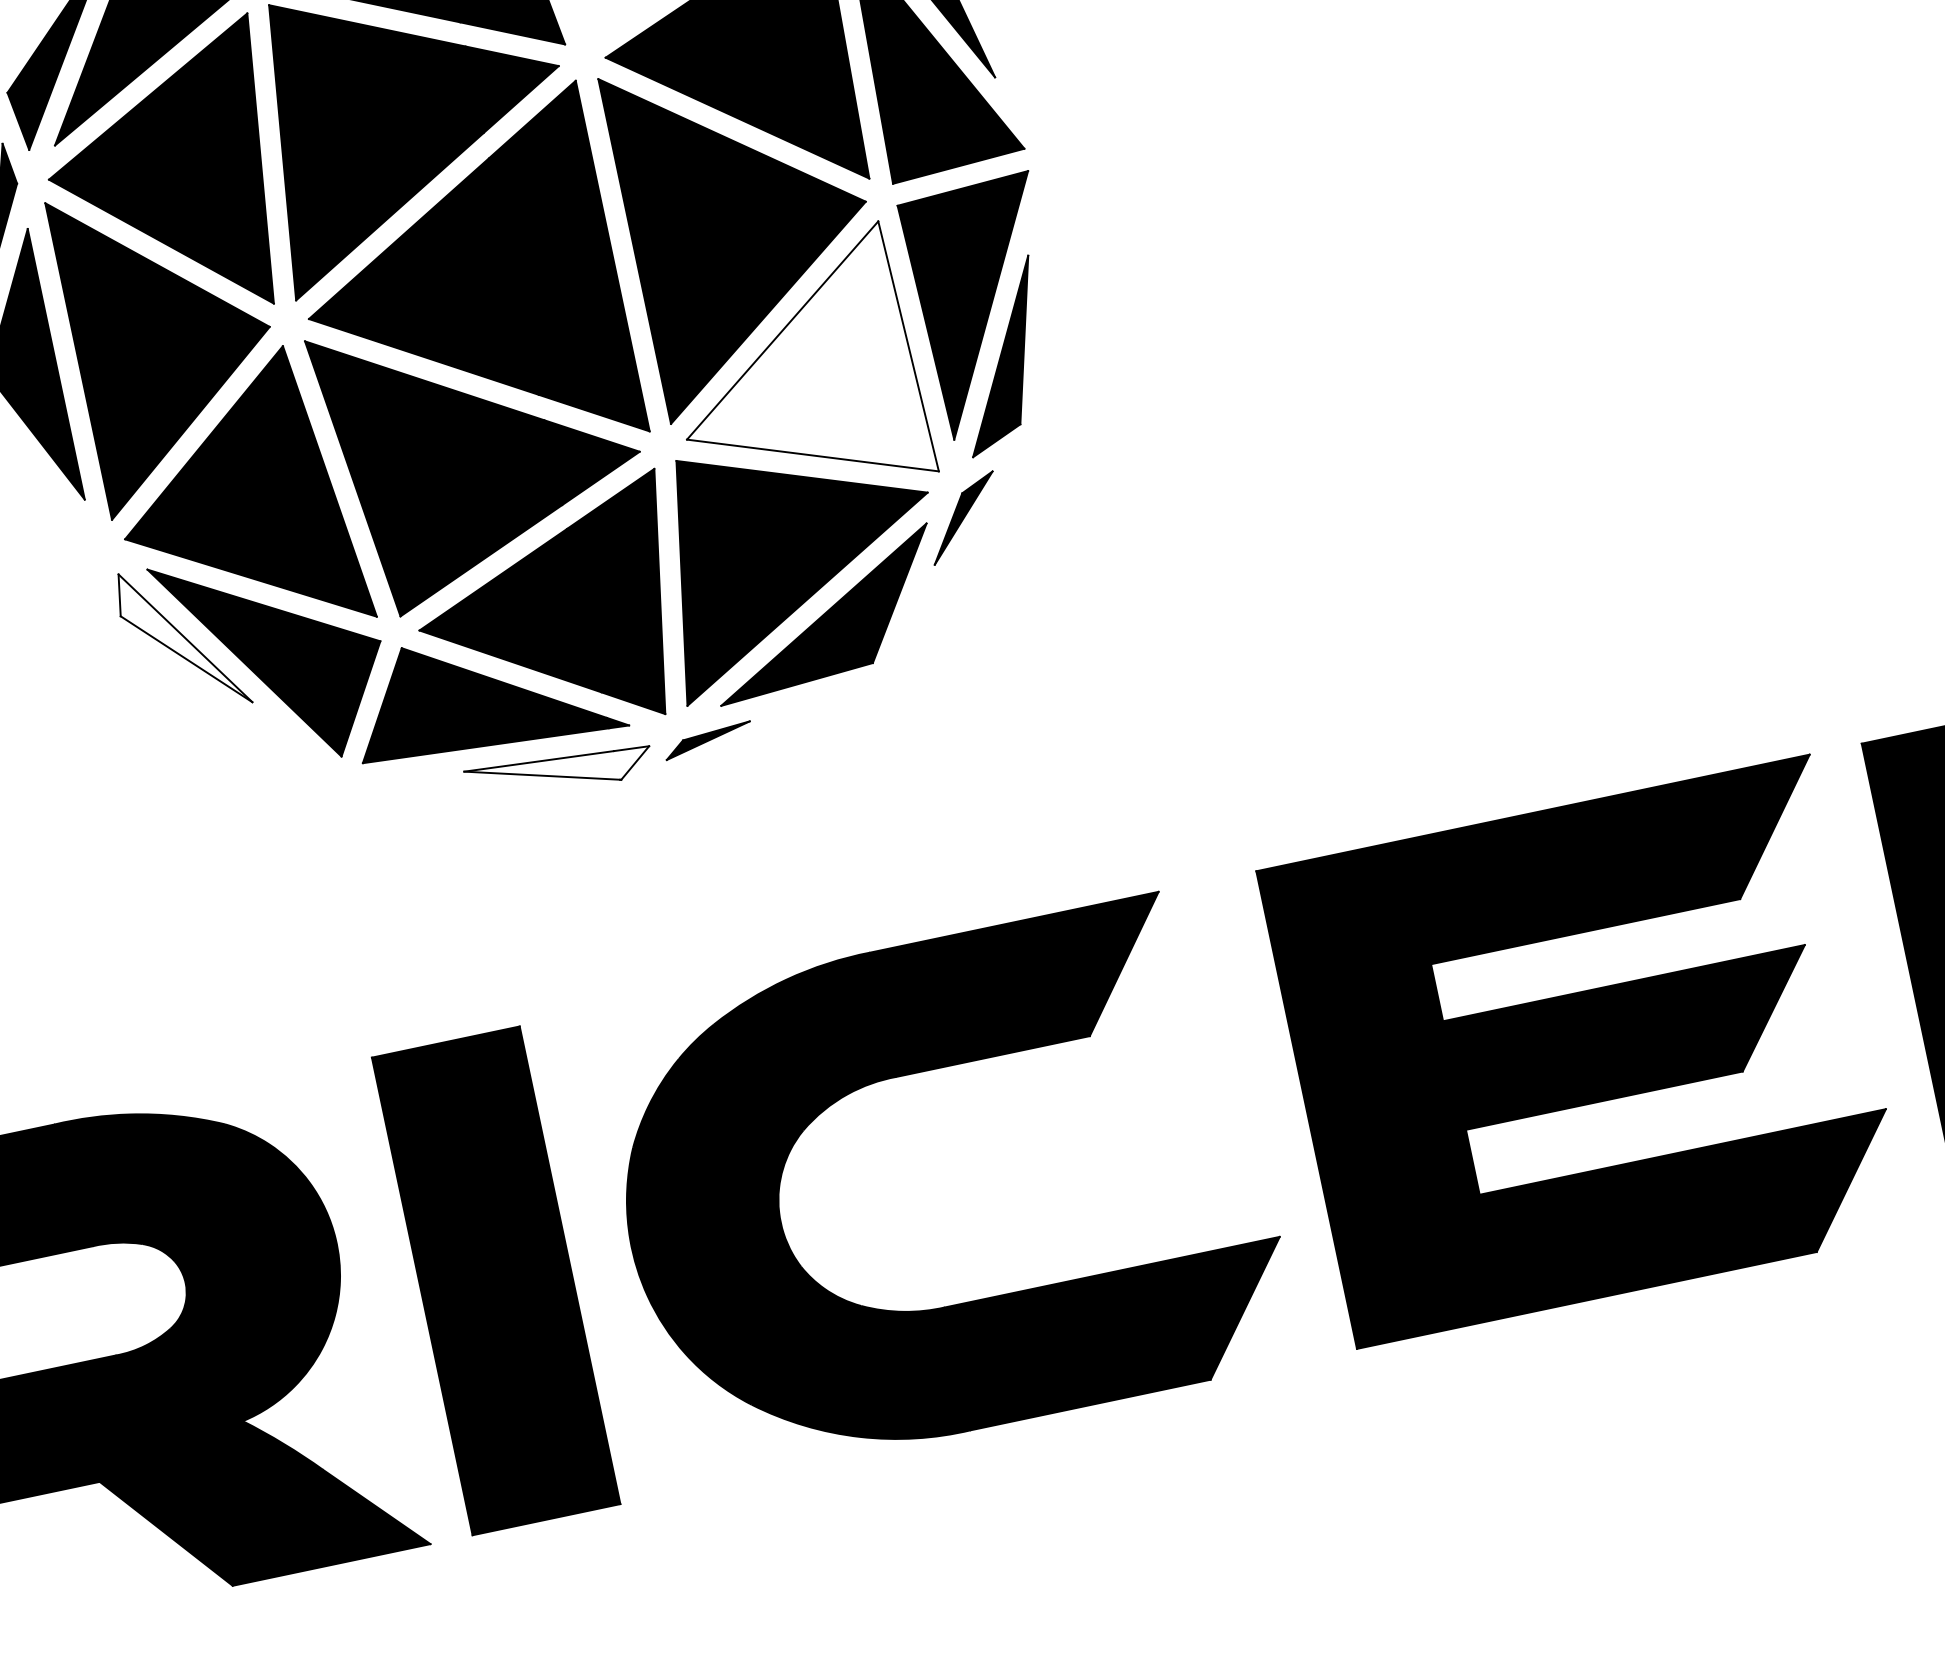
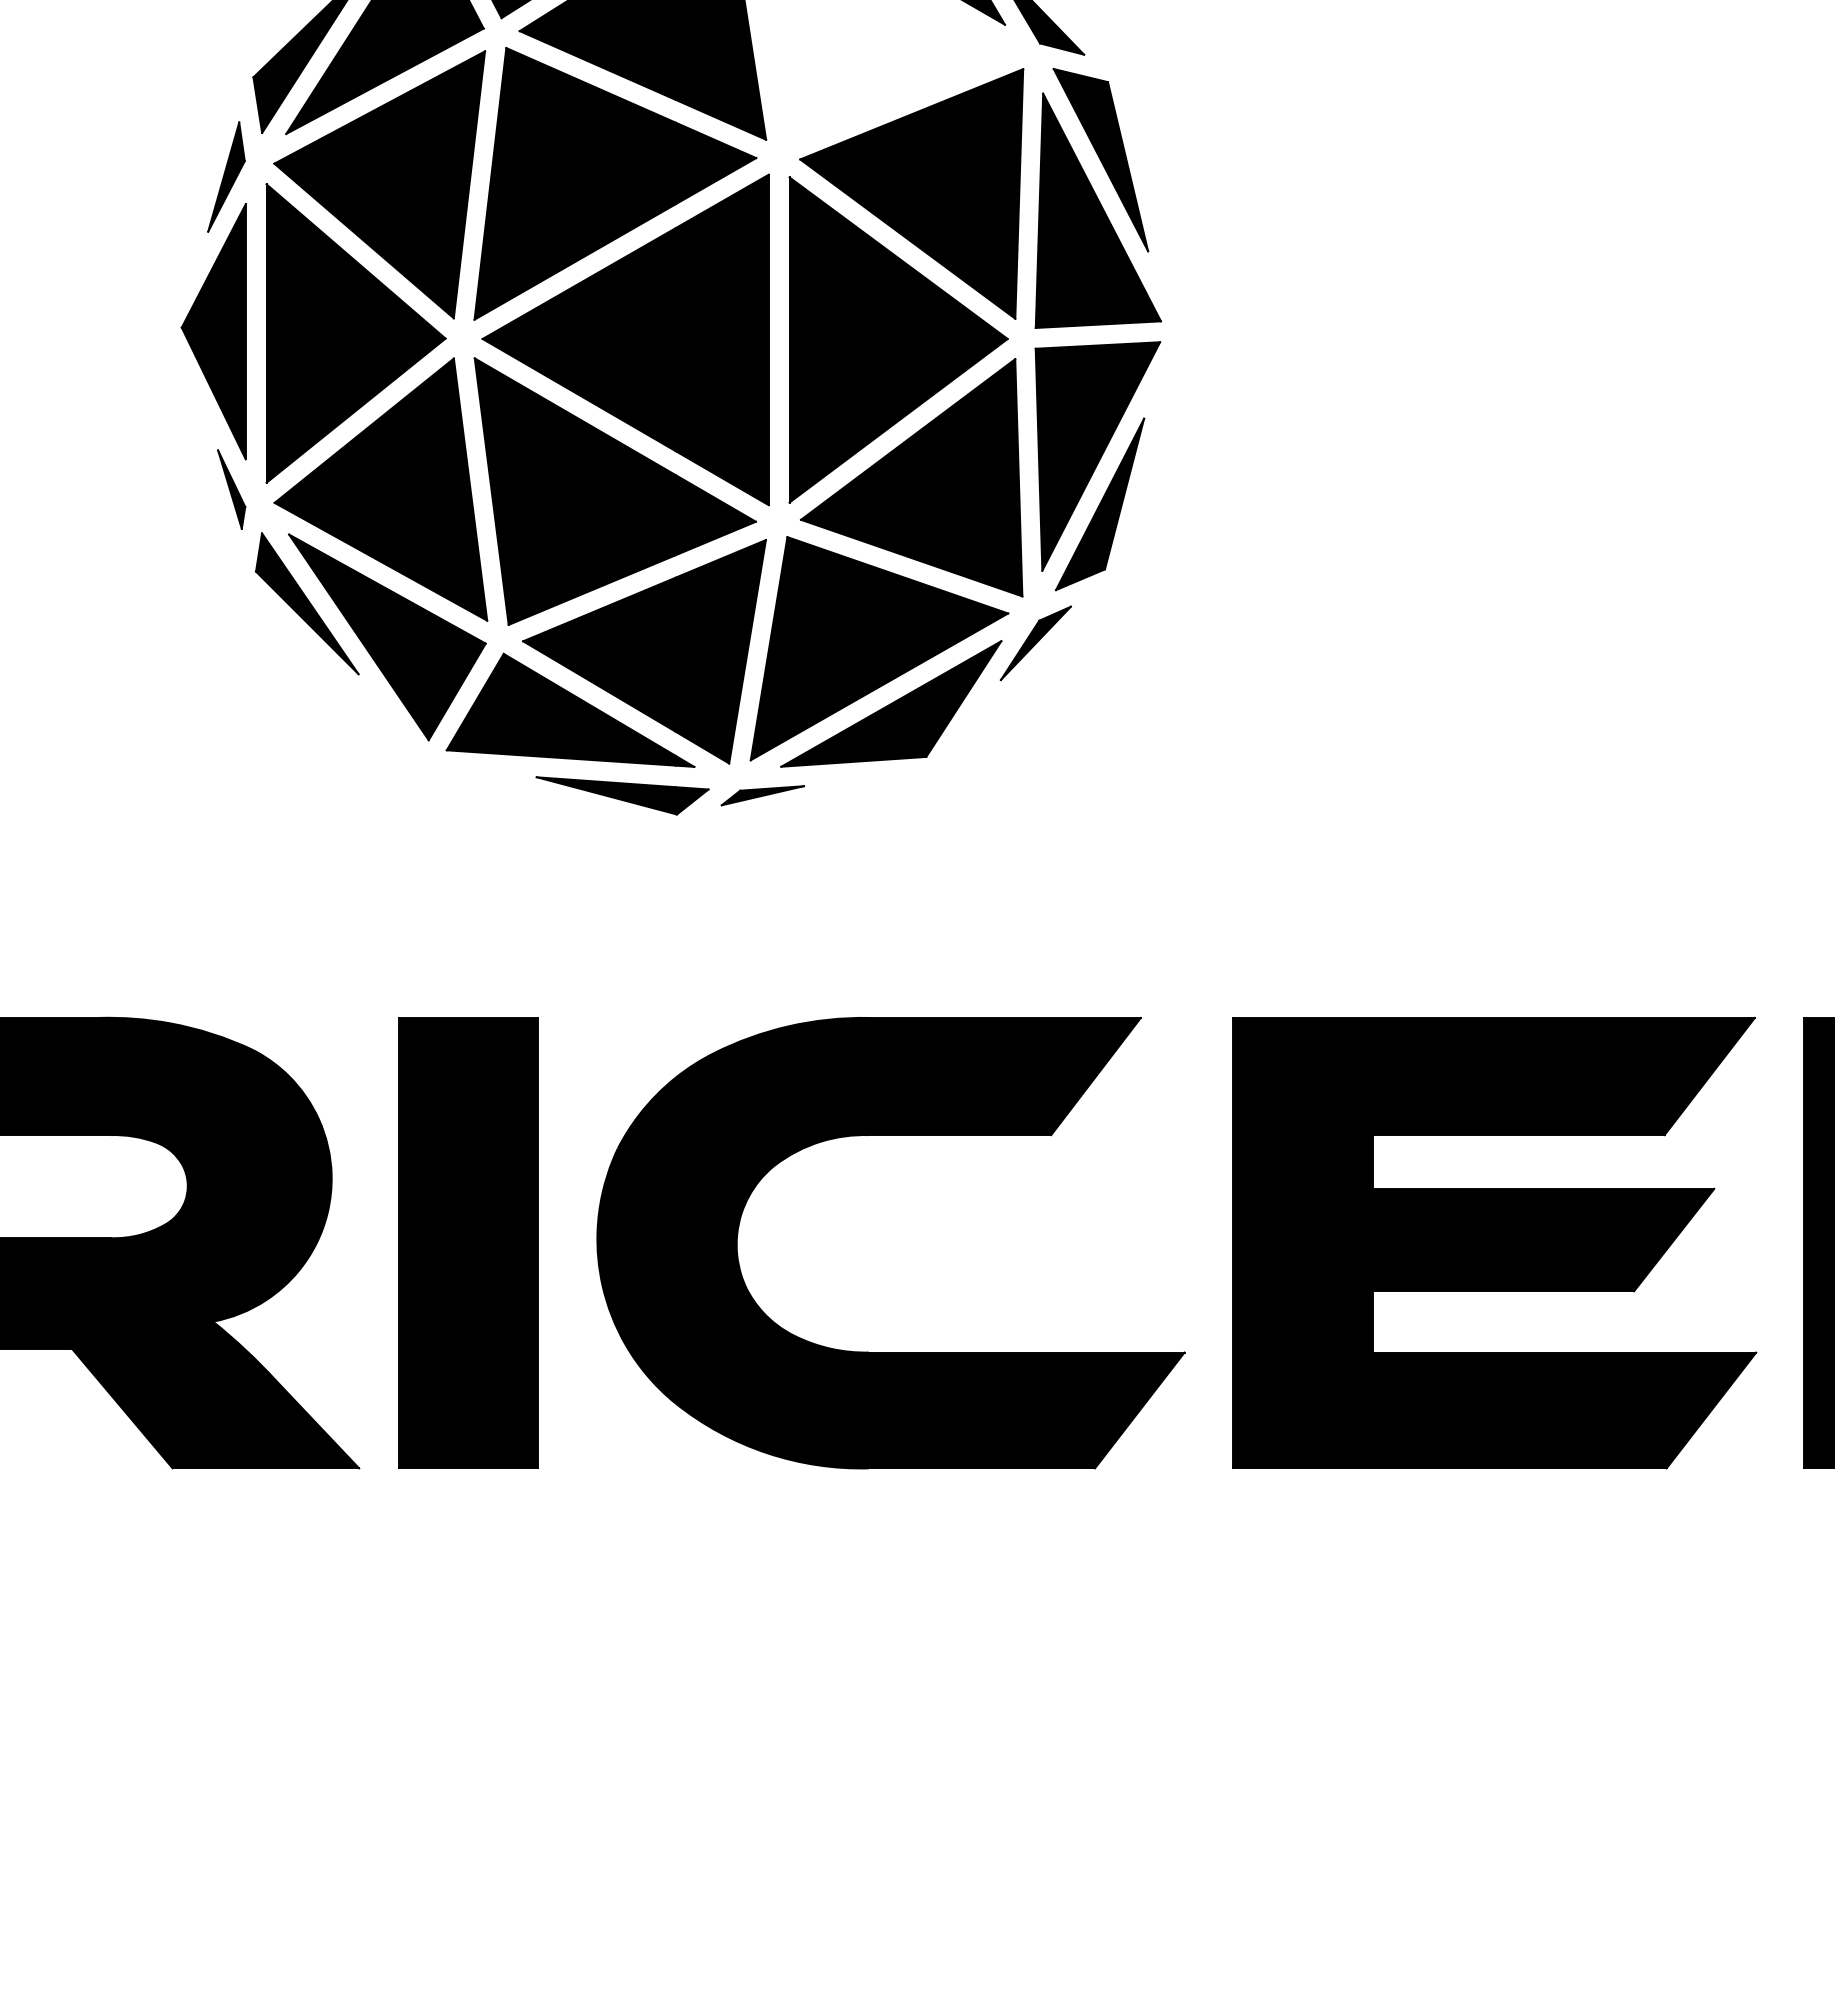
fill: (794, 370) -> (911, 477), added
part: (76, 534) -> (231, 489), added
fill: (182, 638) -> (307, 603), added
fill: (559, 771) -> (622, 795), added

